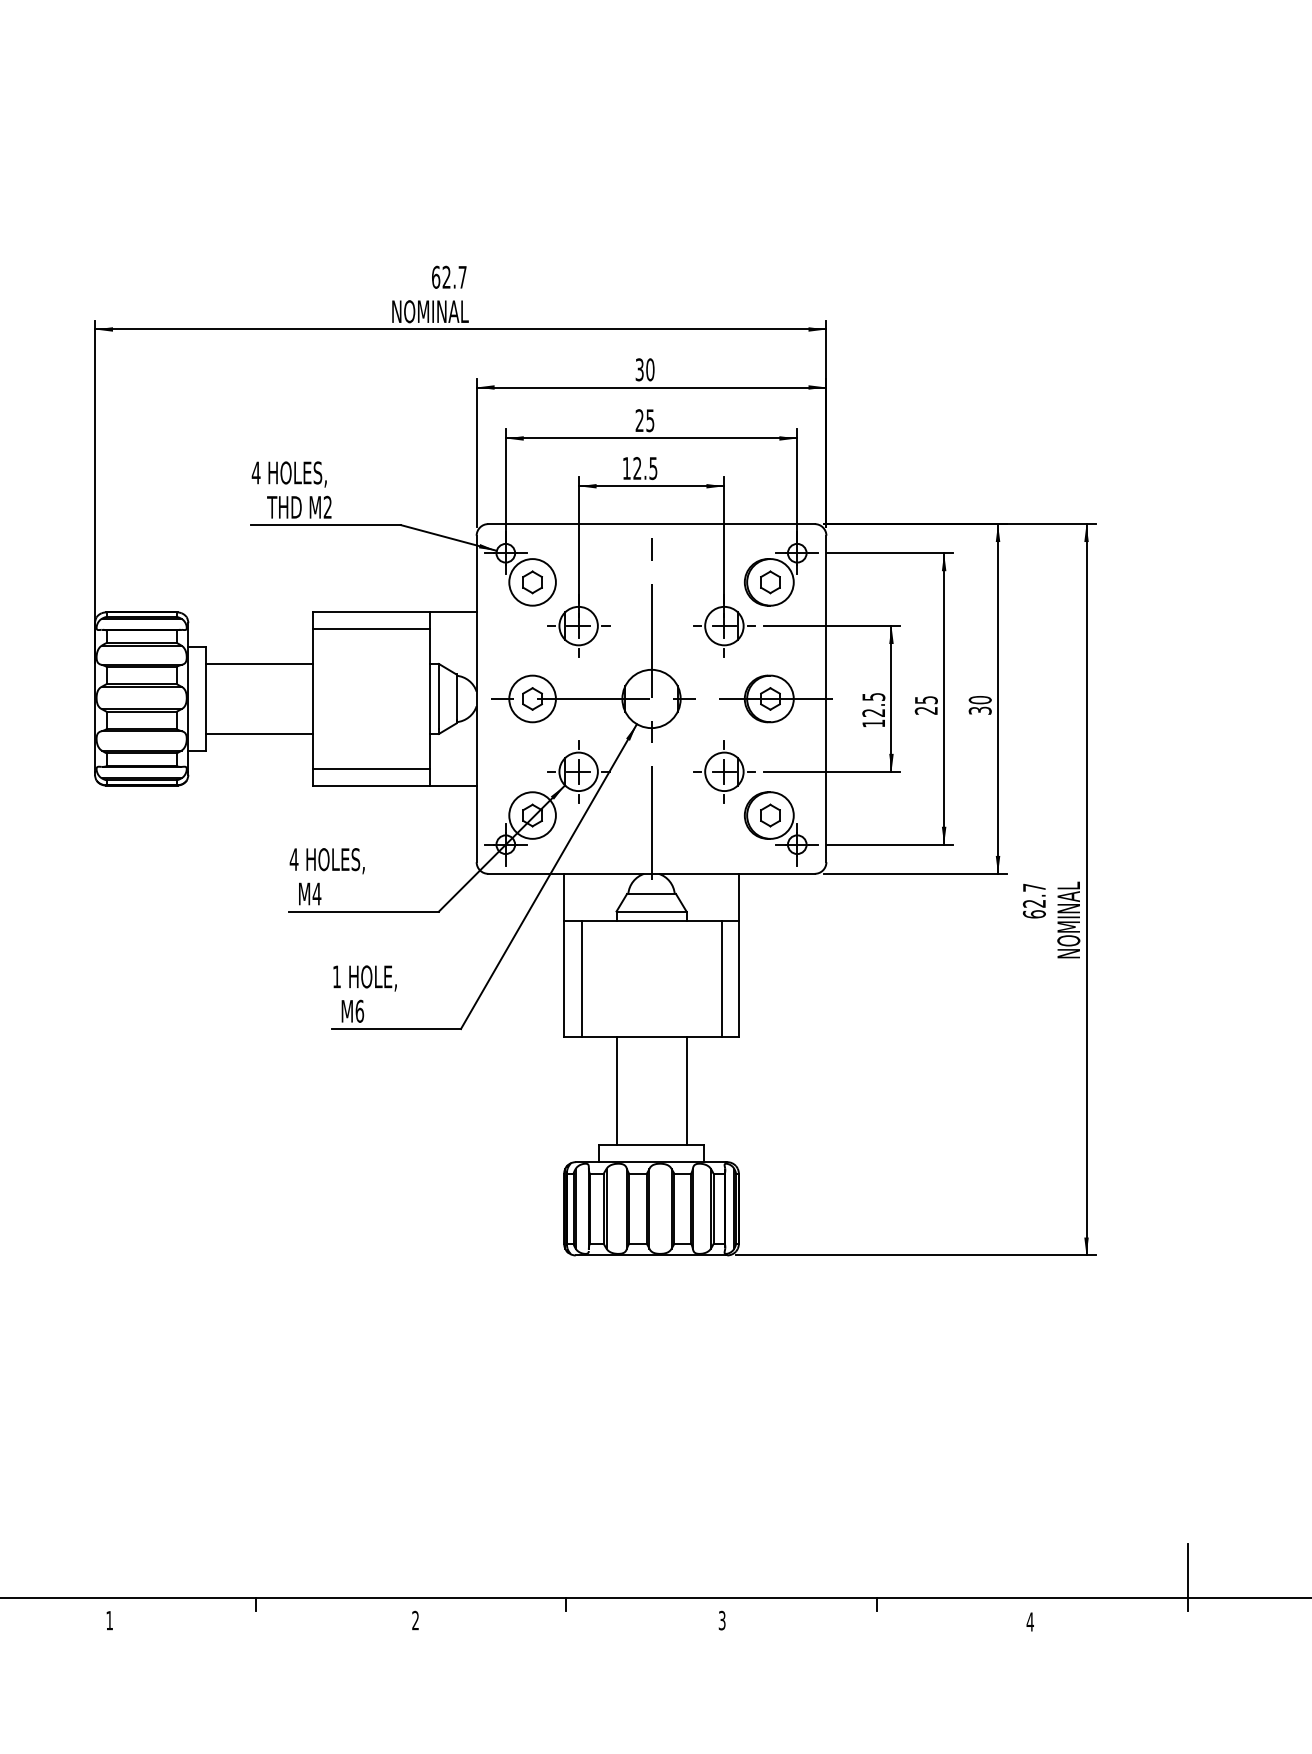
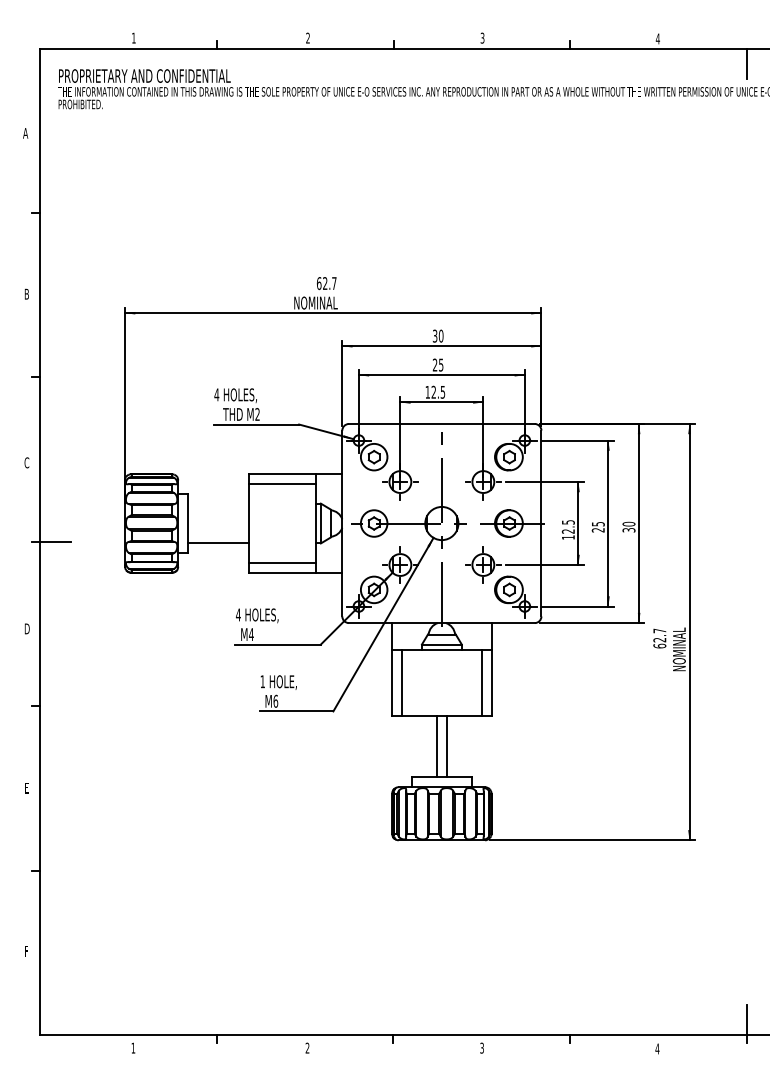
line: (259, 663) -> (218, 503), removed
line: (615, 1090) -> (446, 746), moved
line: (686, 1090) -> (436, 746), moved

